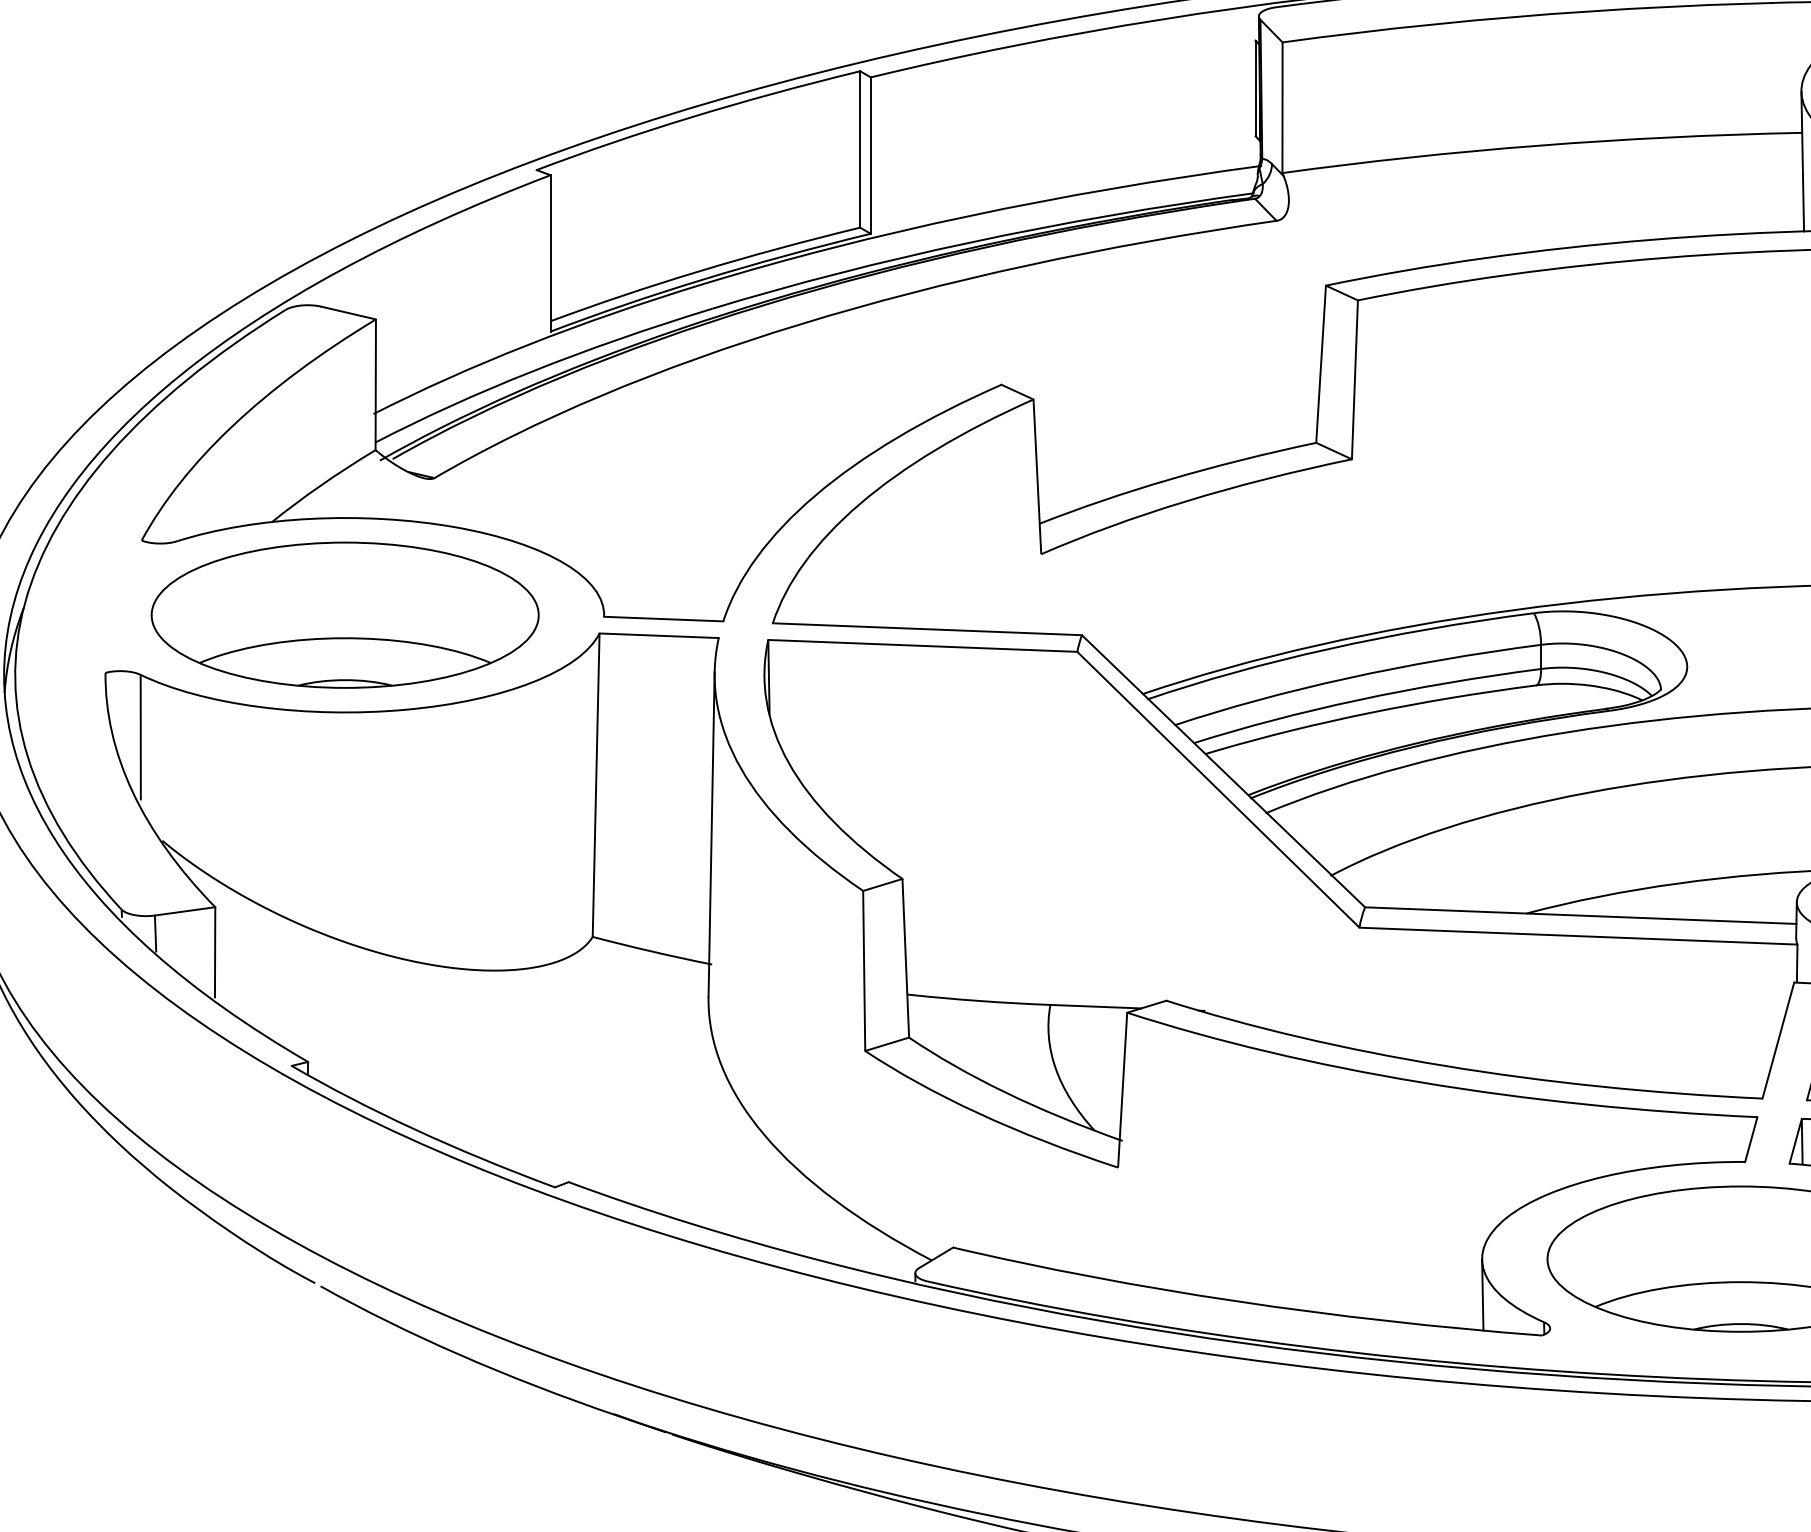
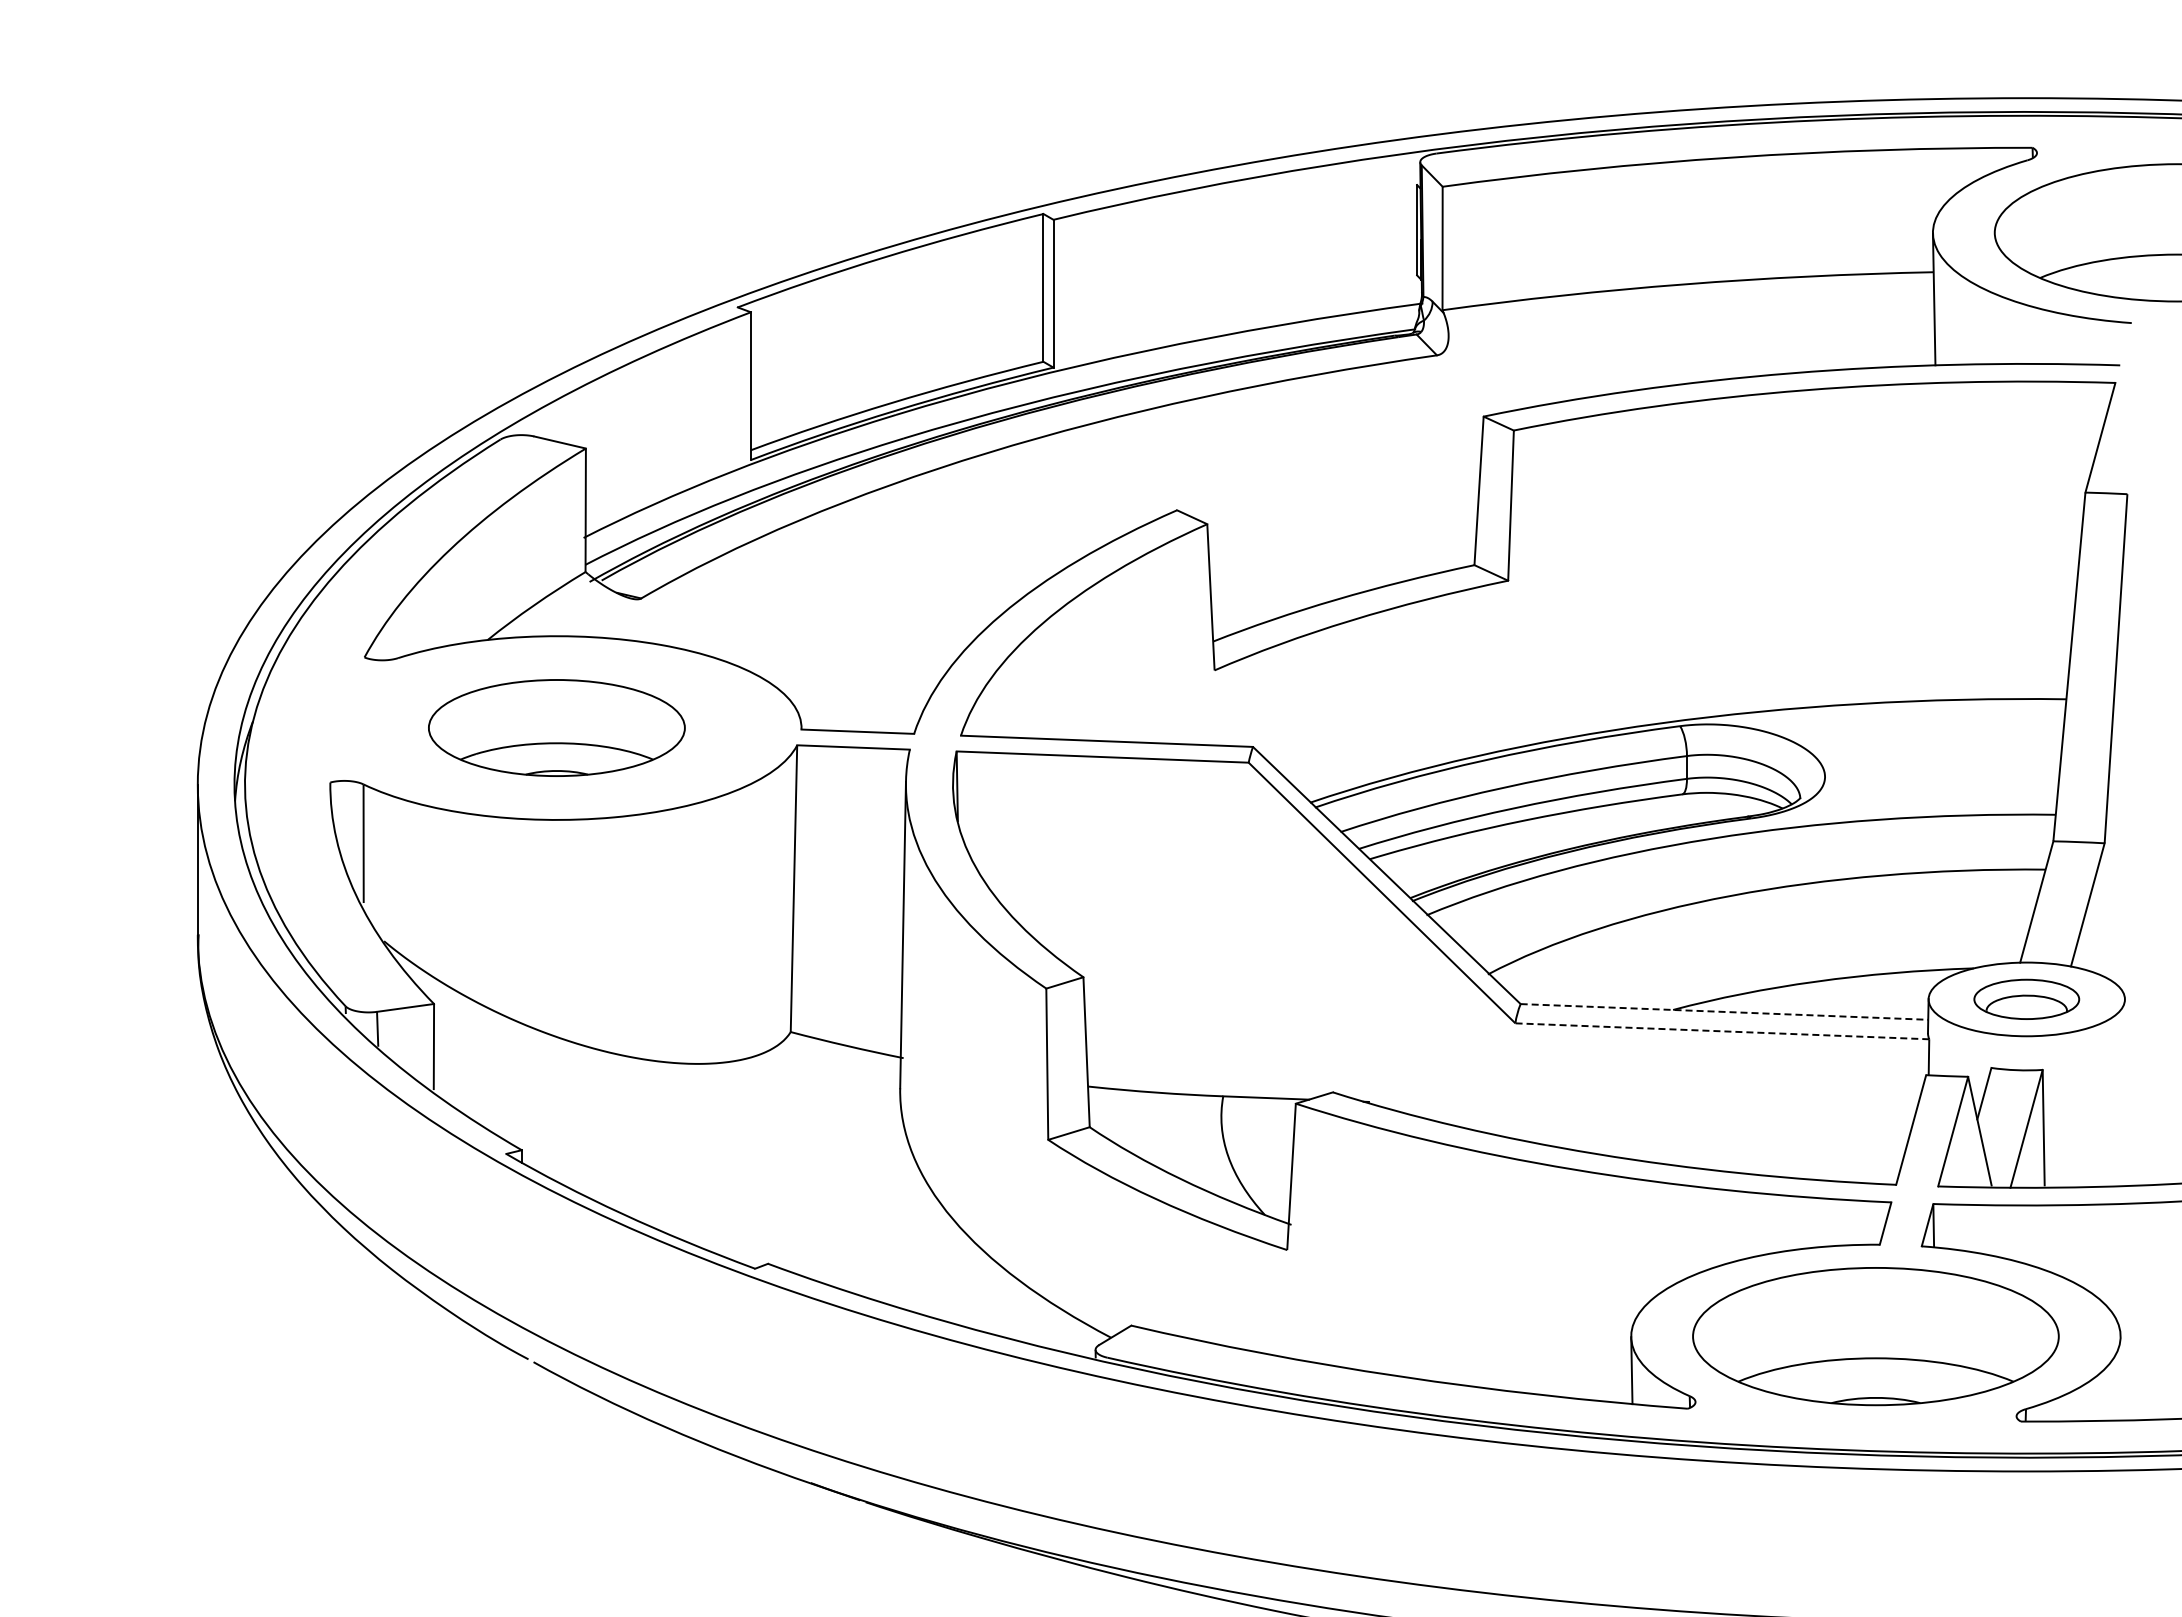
part: (344, 614) -> (556, 727), size x0.7
line: (1580, 915) -> (1724, 1011), solid -> dashed
line: (1577, 936) -> (1721, 1031), solid -> dashed

